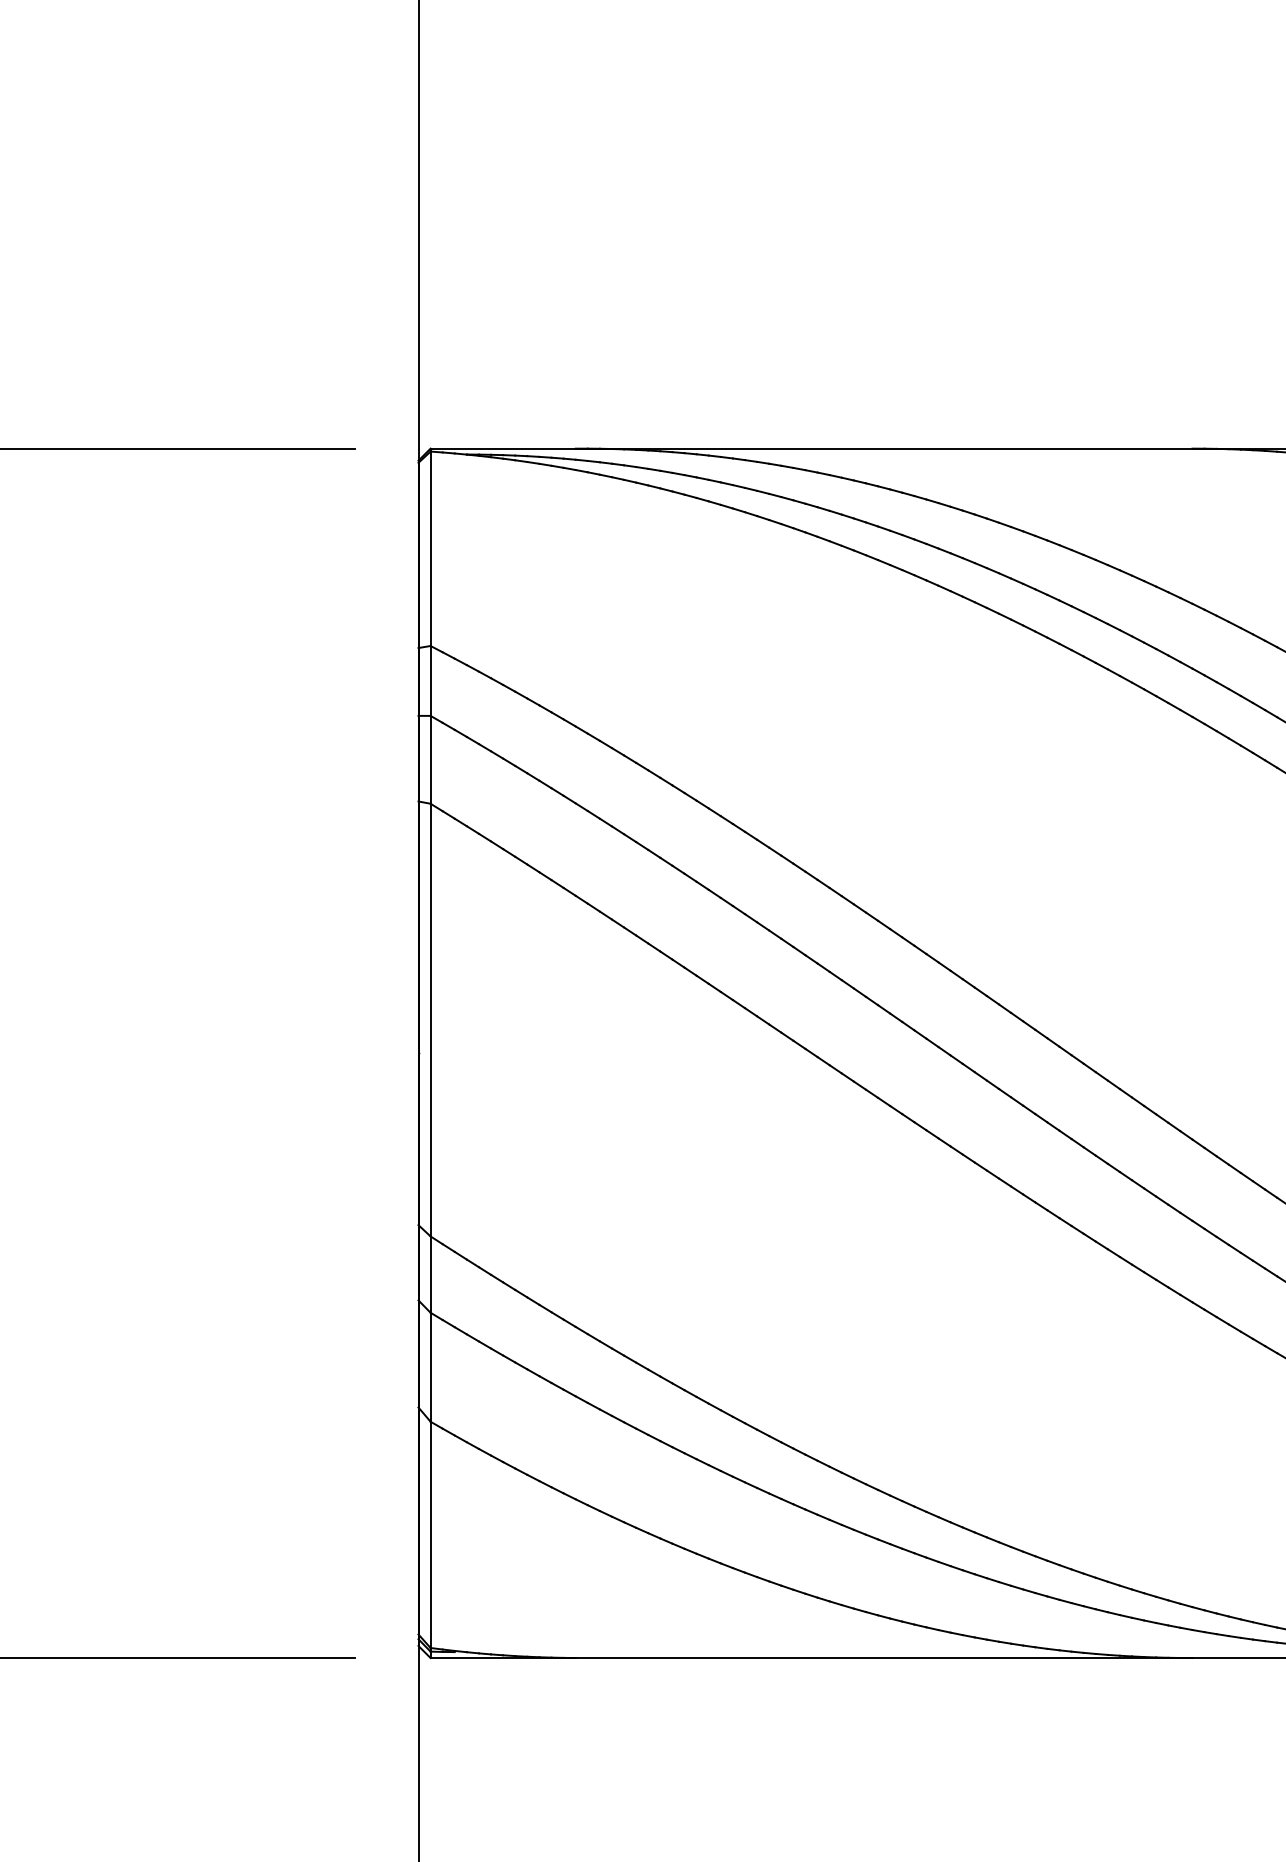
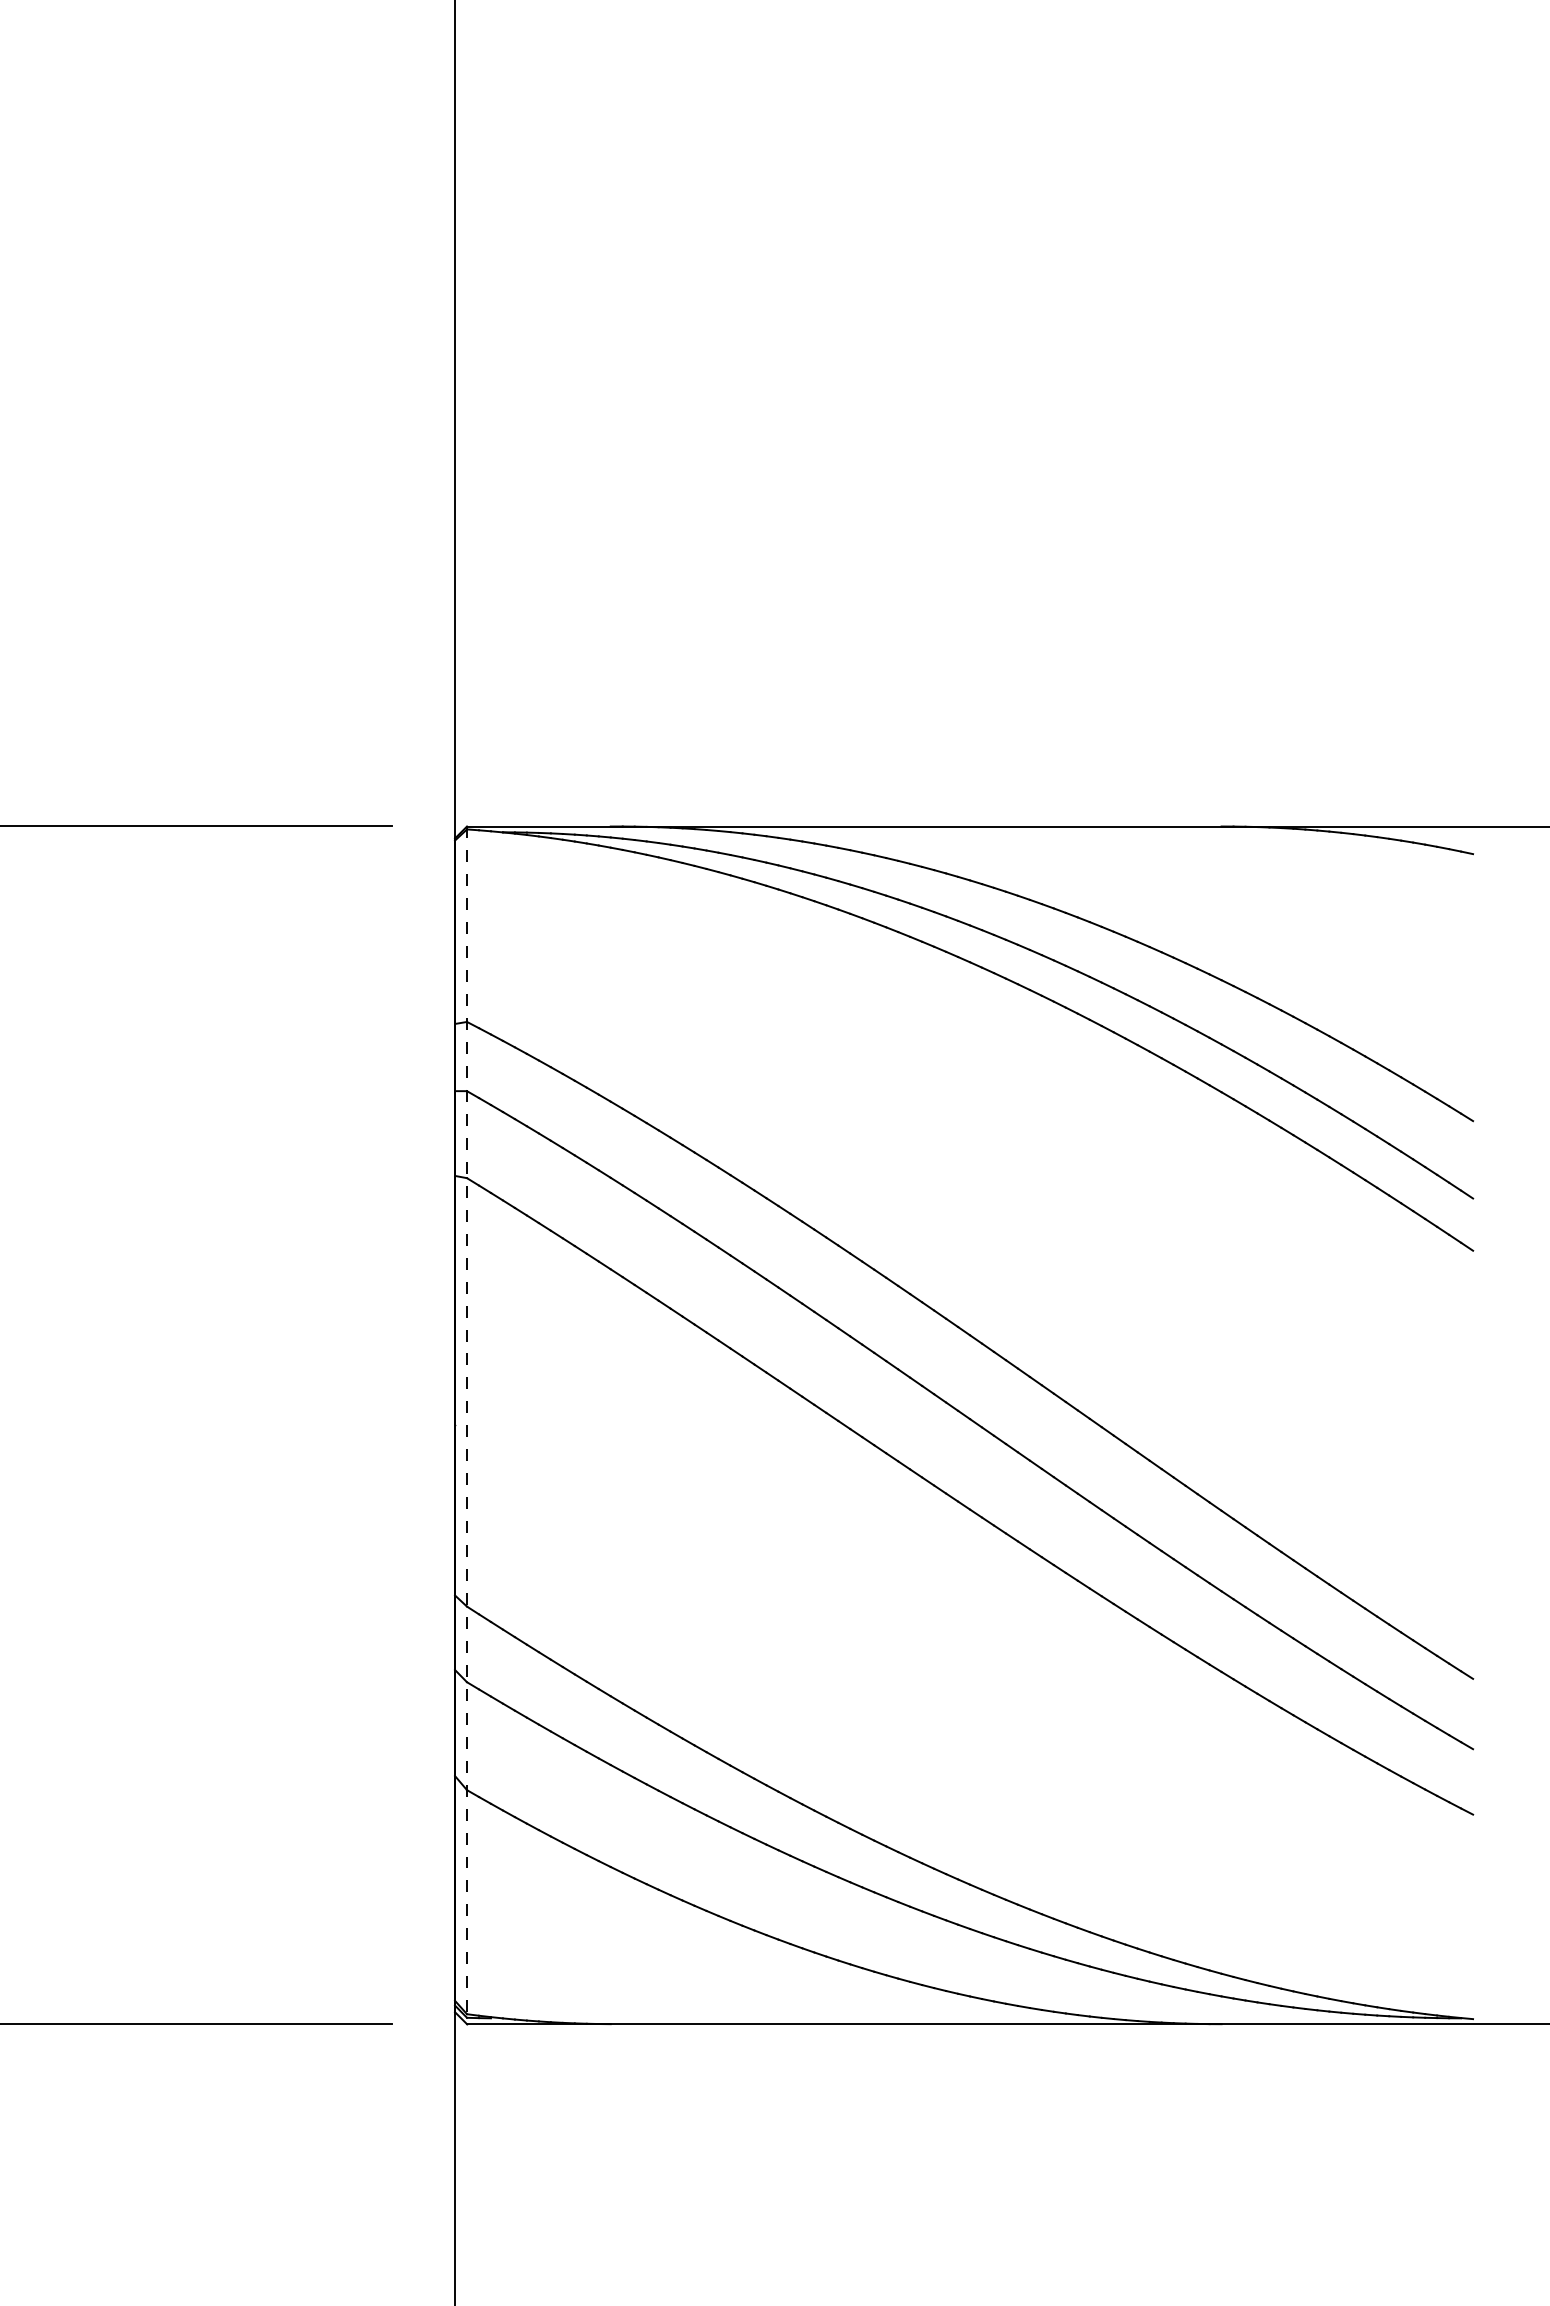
line: (431, 1053) -> (467, 1425), solid -> dashed

